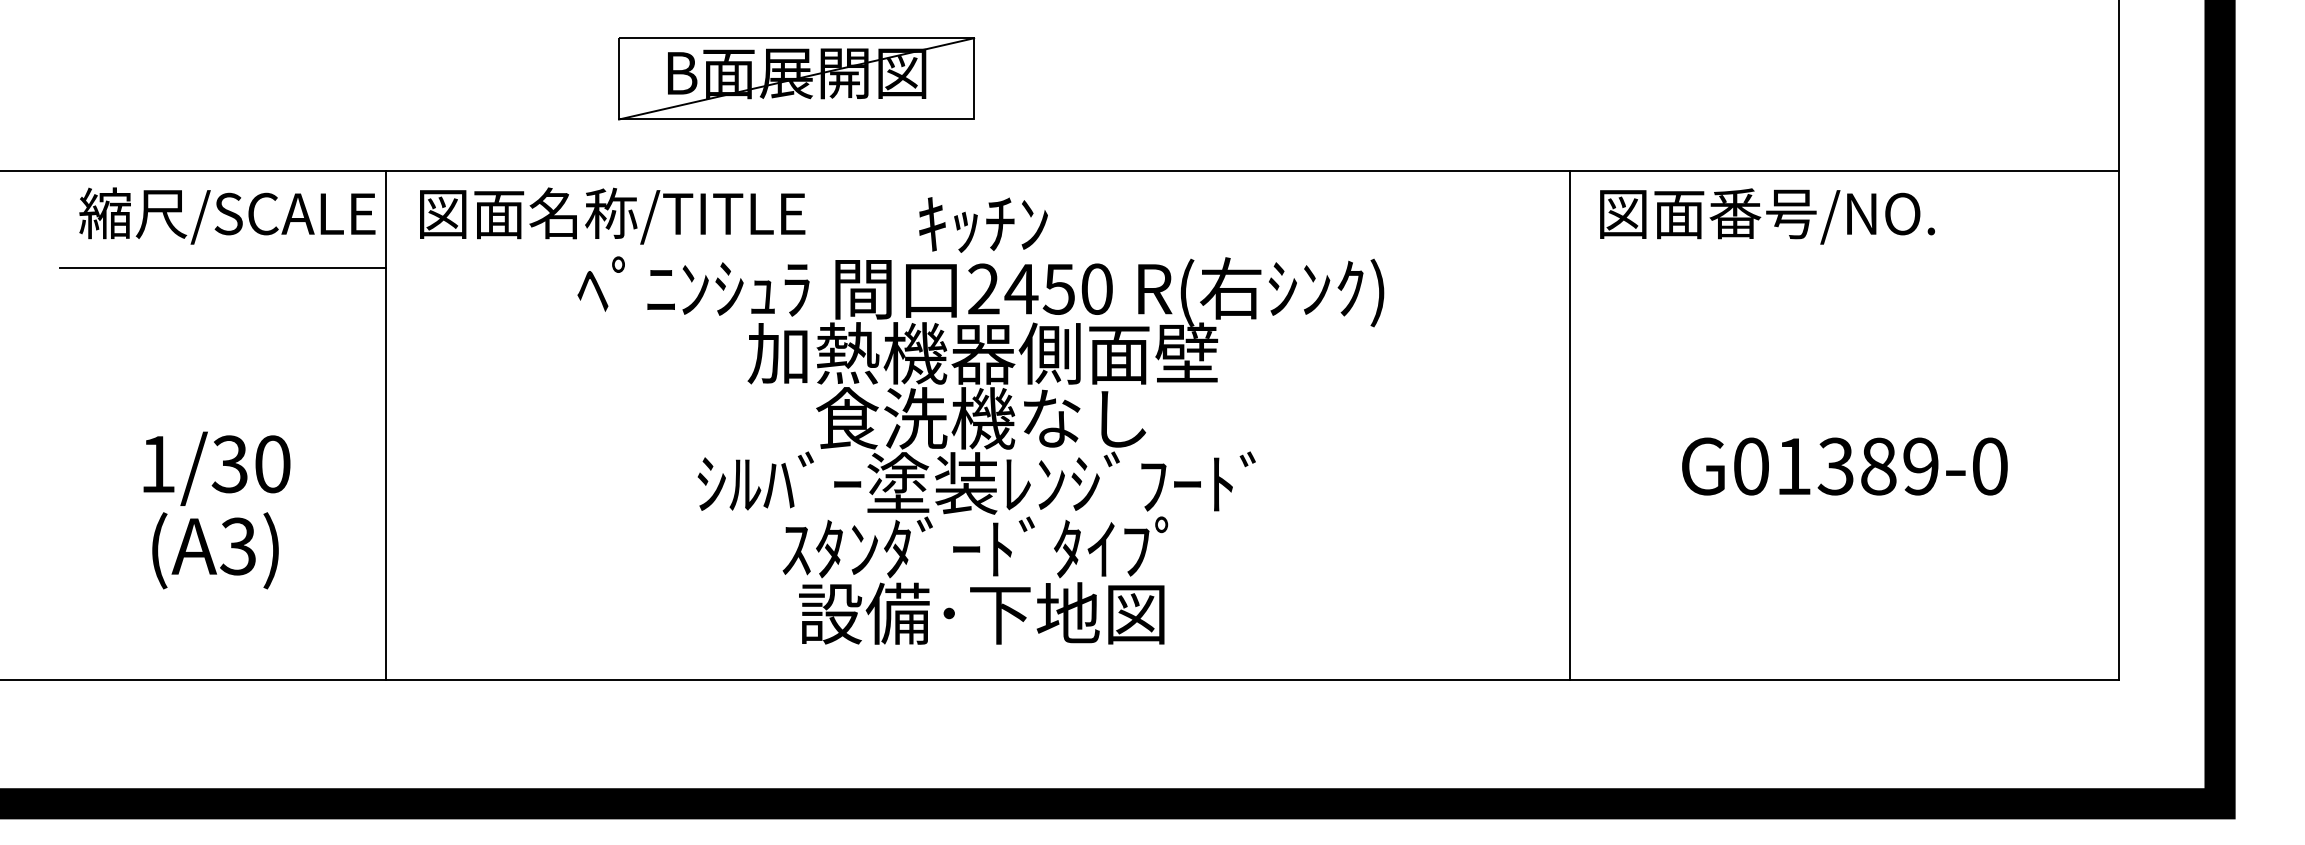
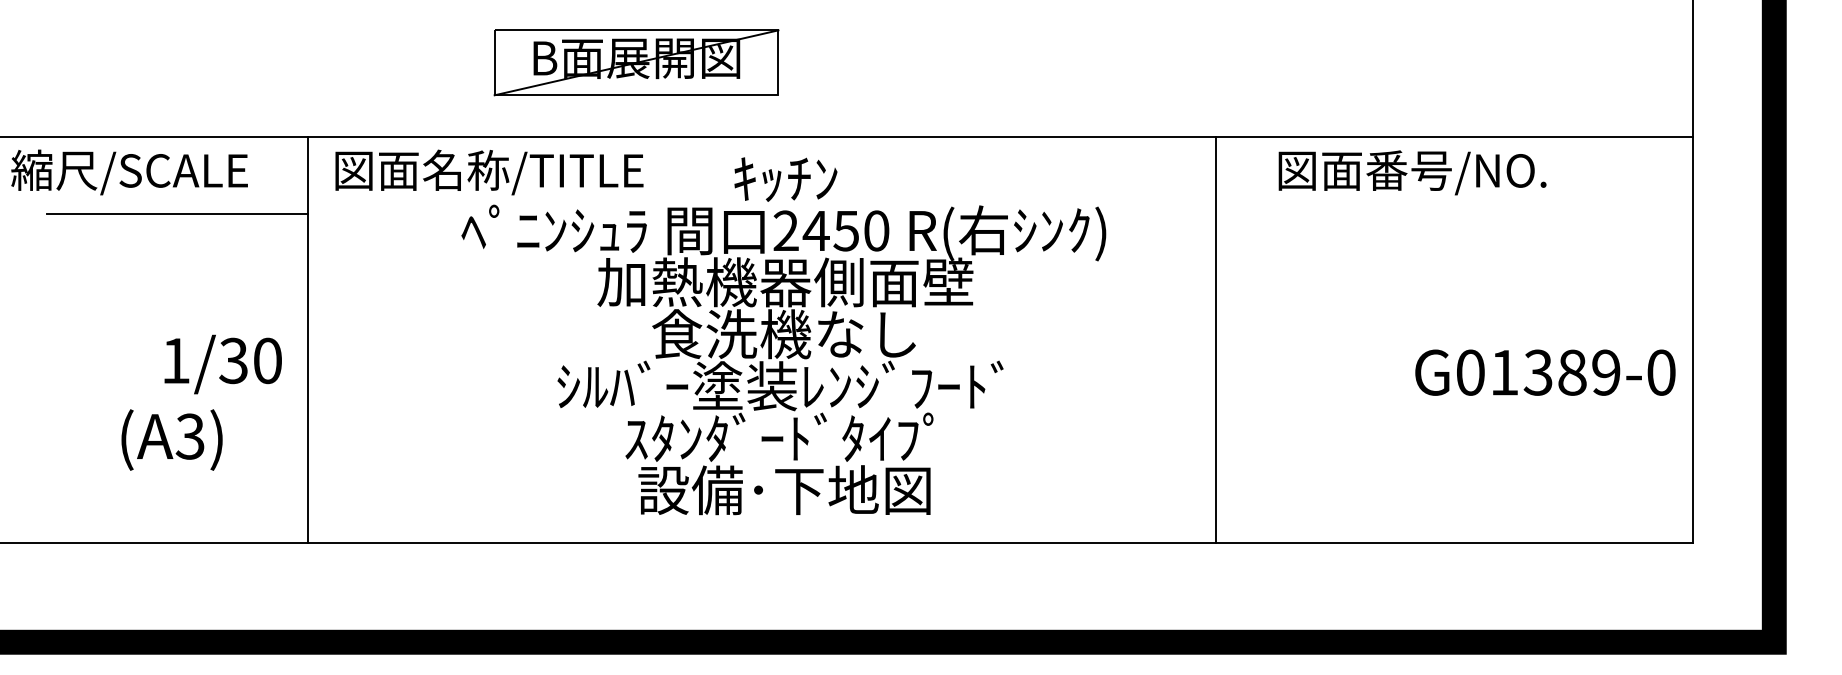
text: (227, 216) -> (129, 172), moved
line: (1570, 425) -> (1216, 339), moved
text: (1844, 466) -> (1545, 372), moved
text: (216, 468) -> (222, 364), moved

